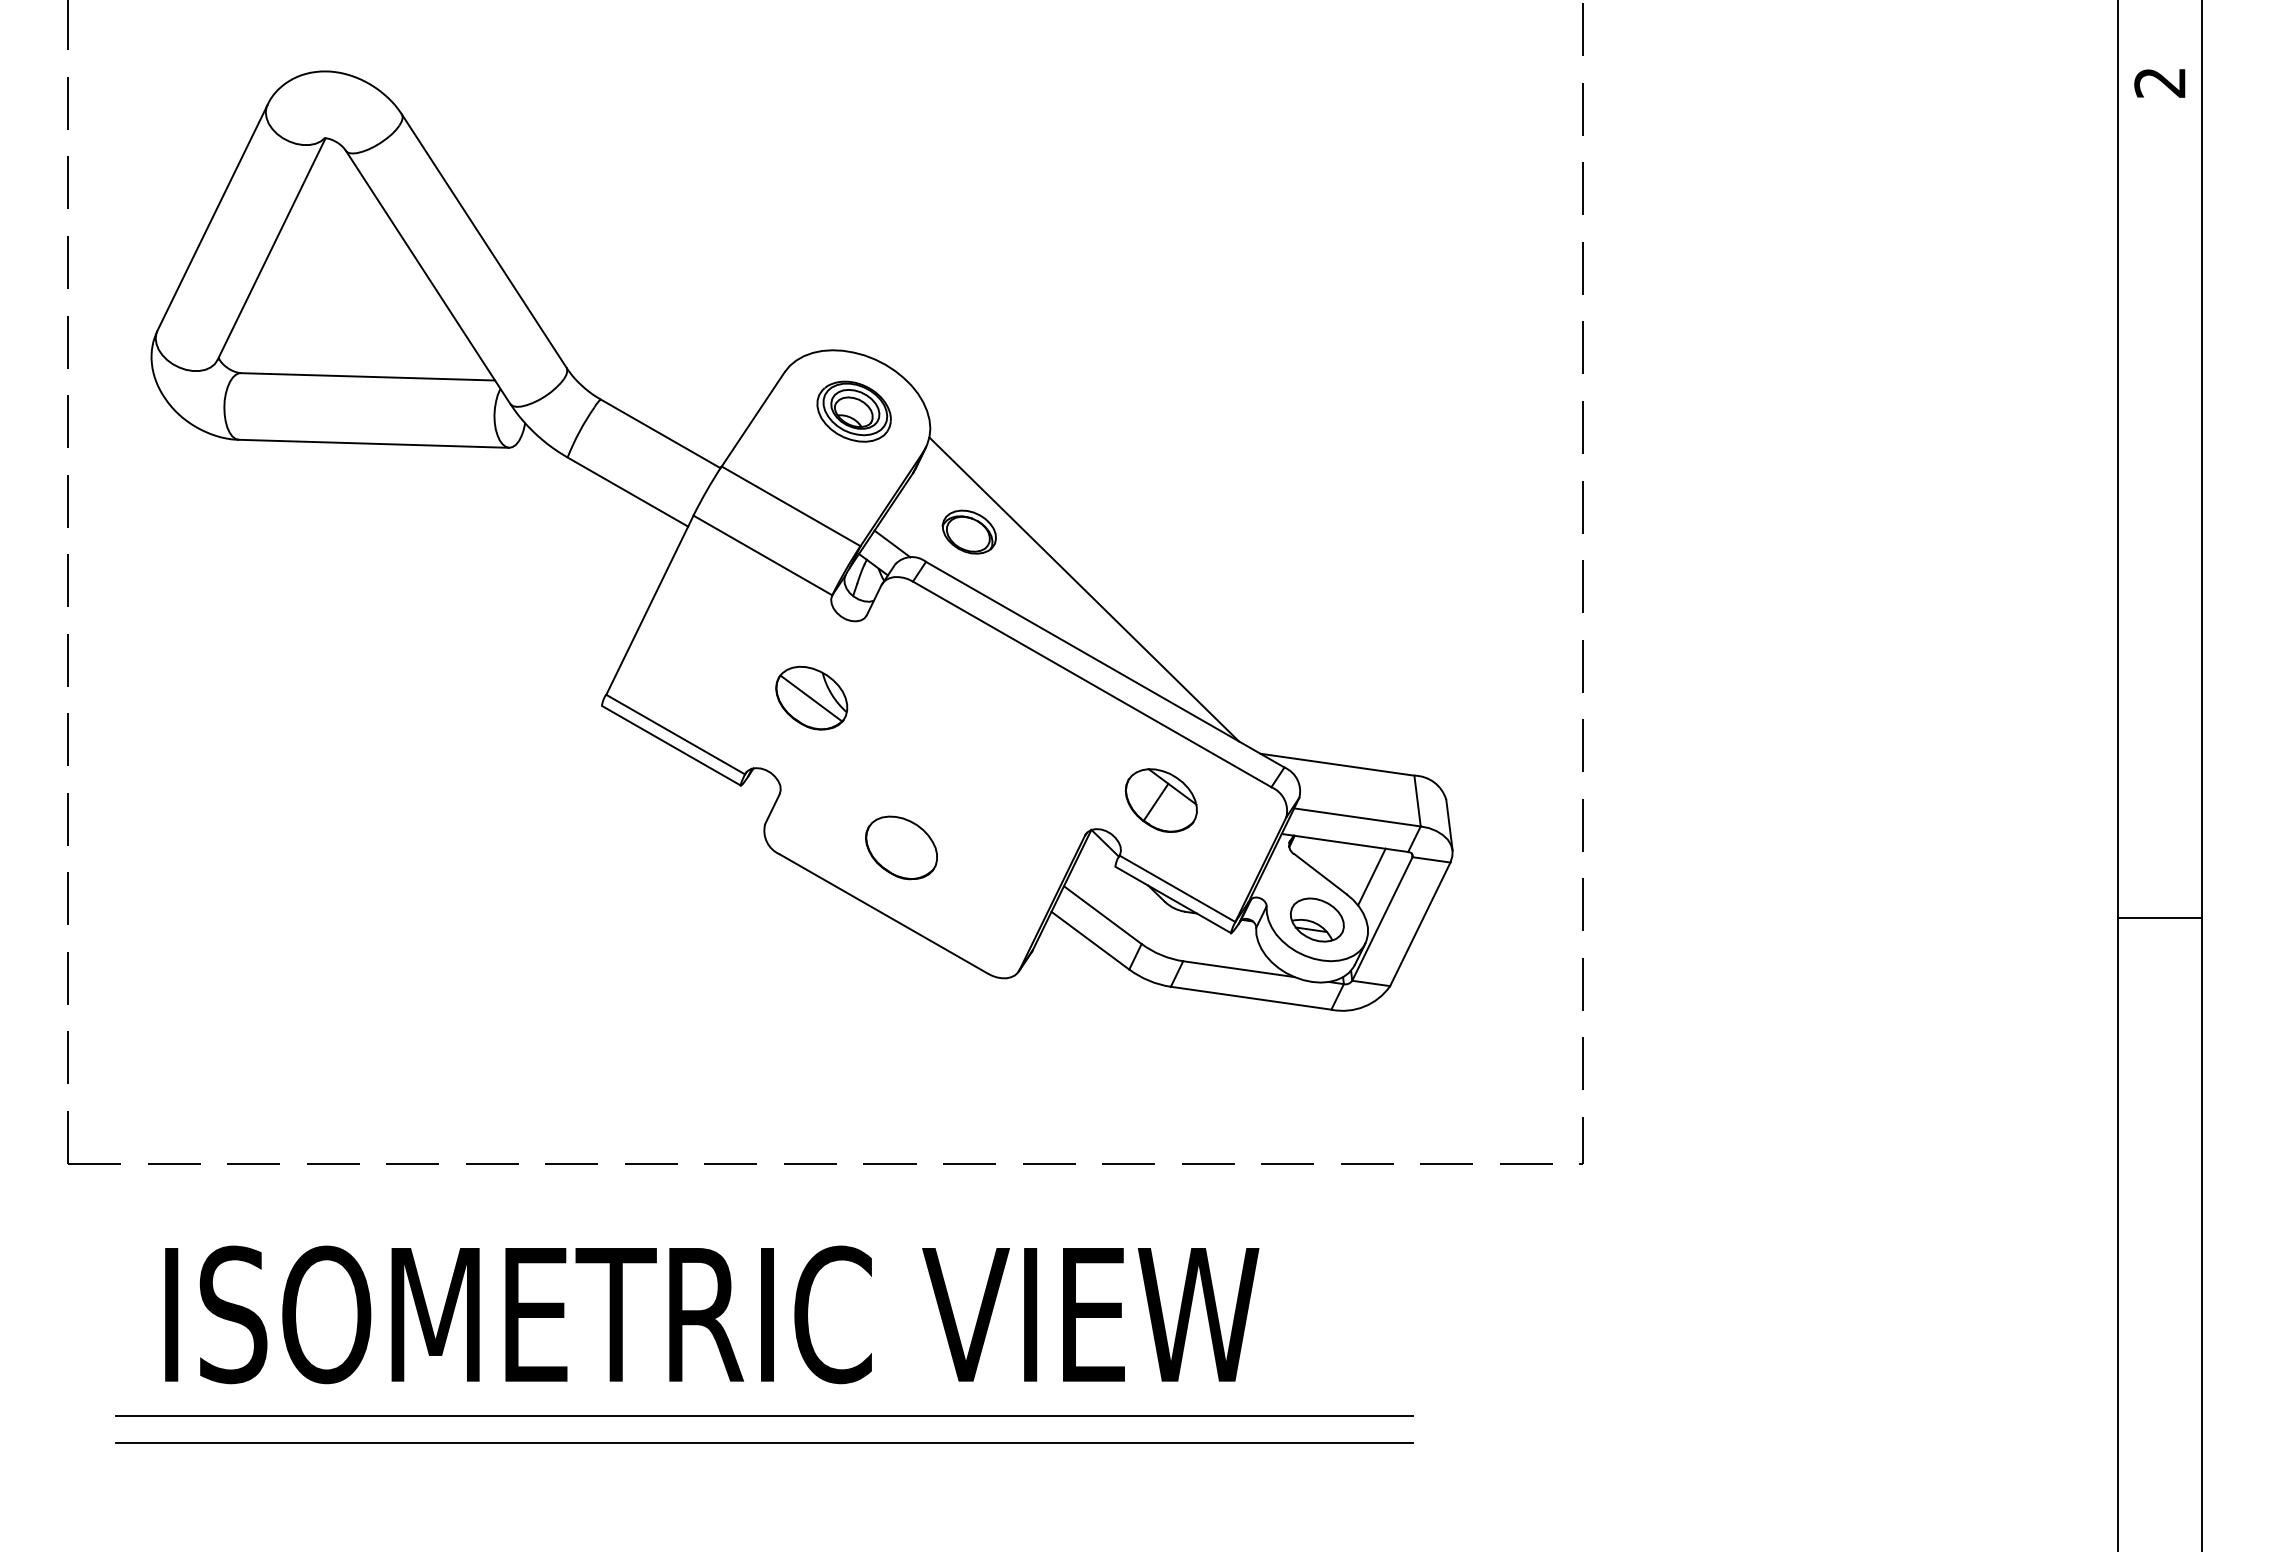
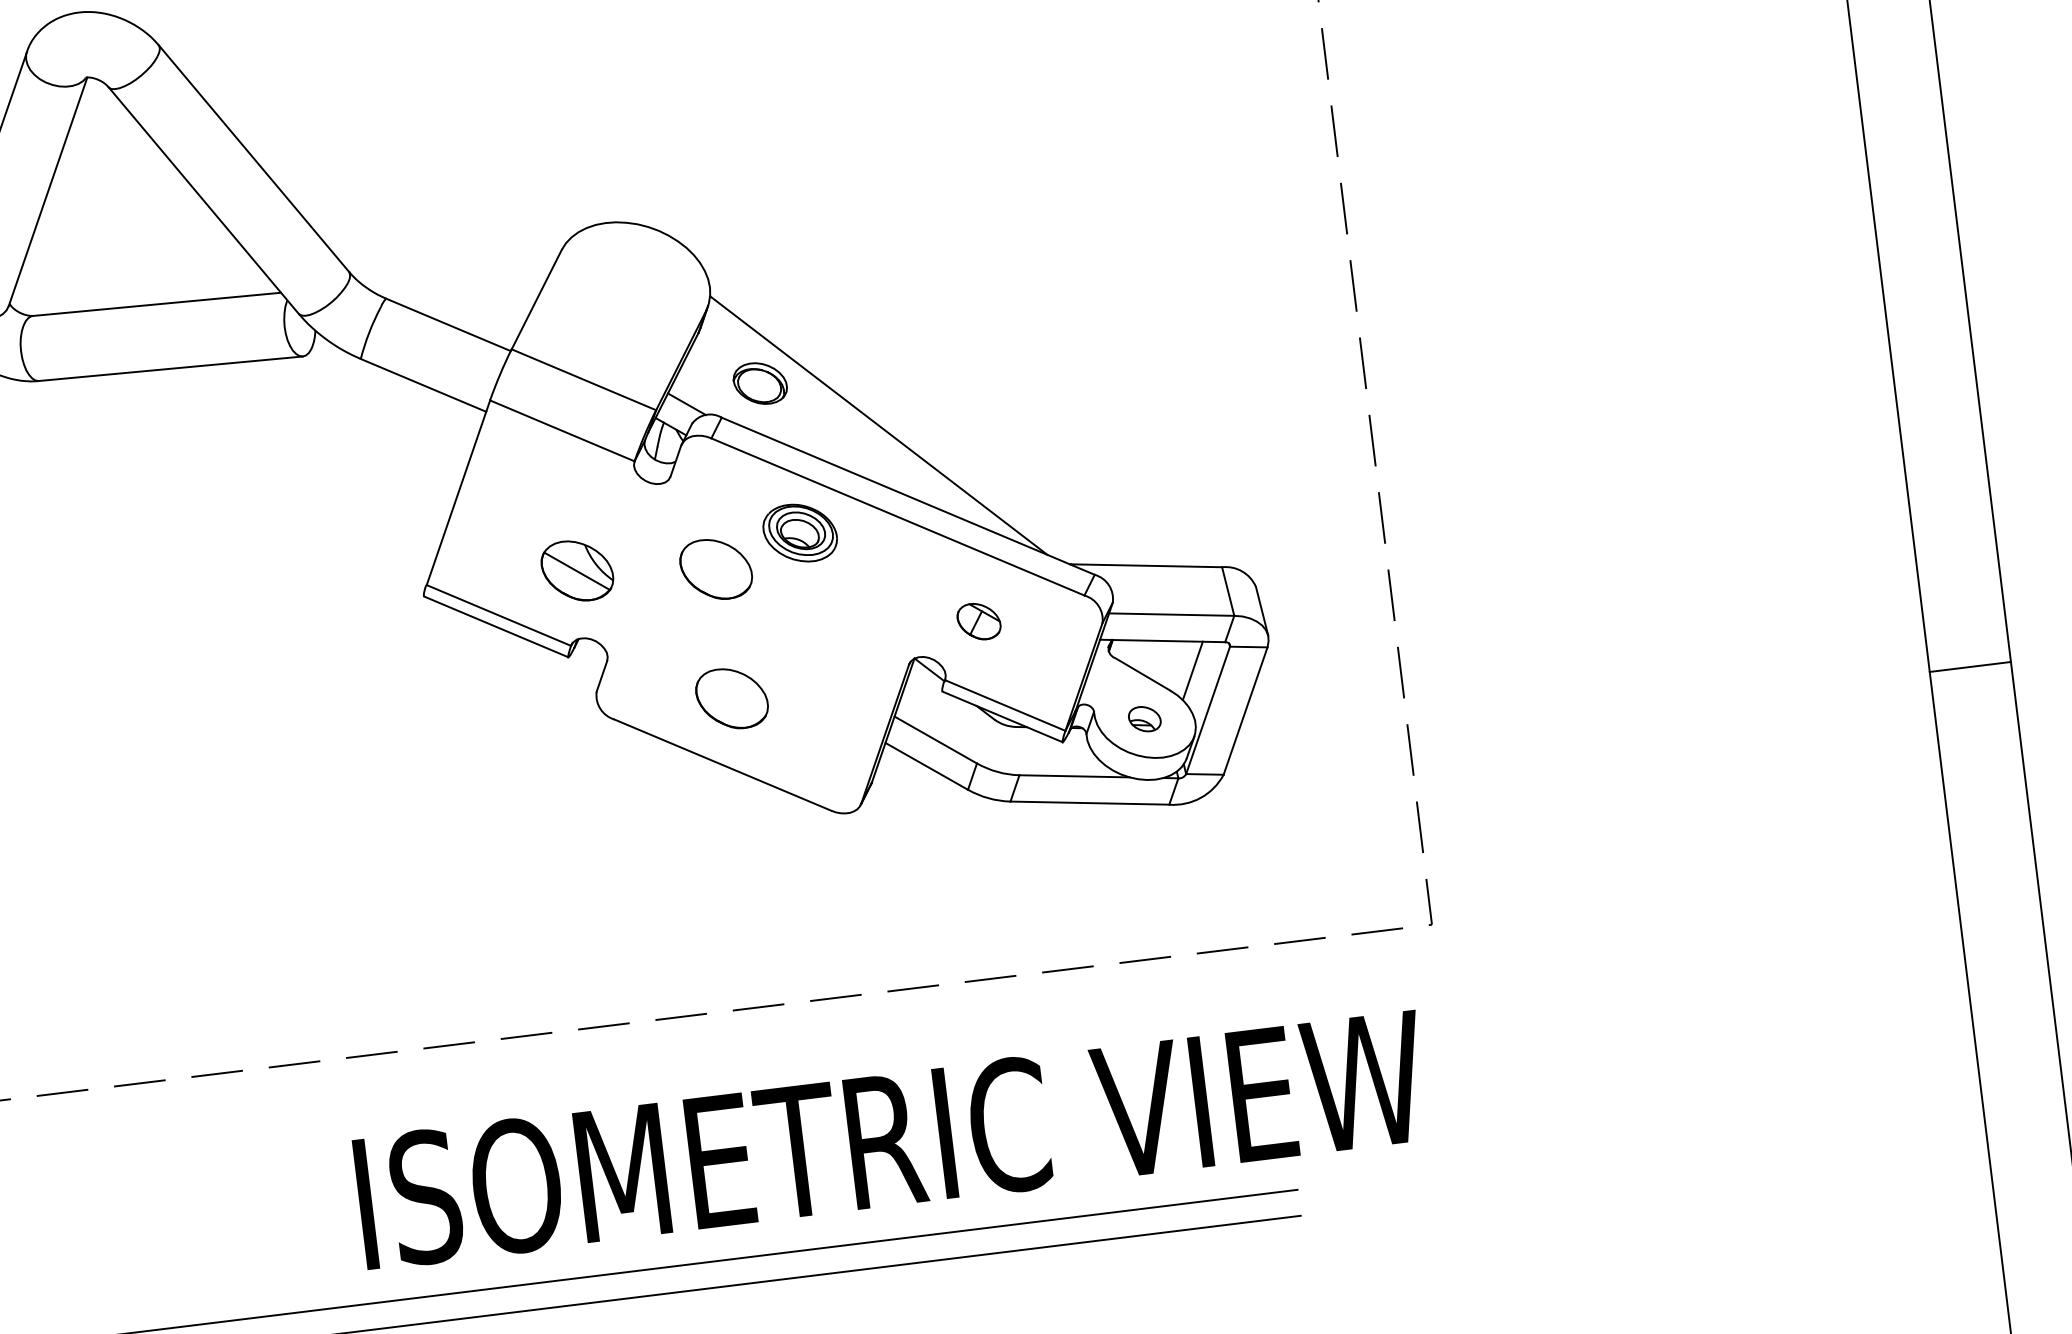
part: (853, 411) -> (799, 533), moved
part: (811, 697) -> (577, 570), moved
part: (901, 714) -> (716, 568), added
part: (1161, 800) -> (979, 621), size x0.6
line: (2159, 917) -> (1969, 666), moved
part: (1316, 919) -> (1144, 718), size x0.6
text: (712, 1314) -> (891, 1139), moved

